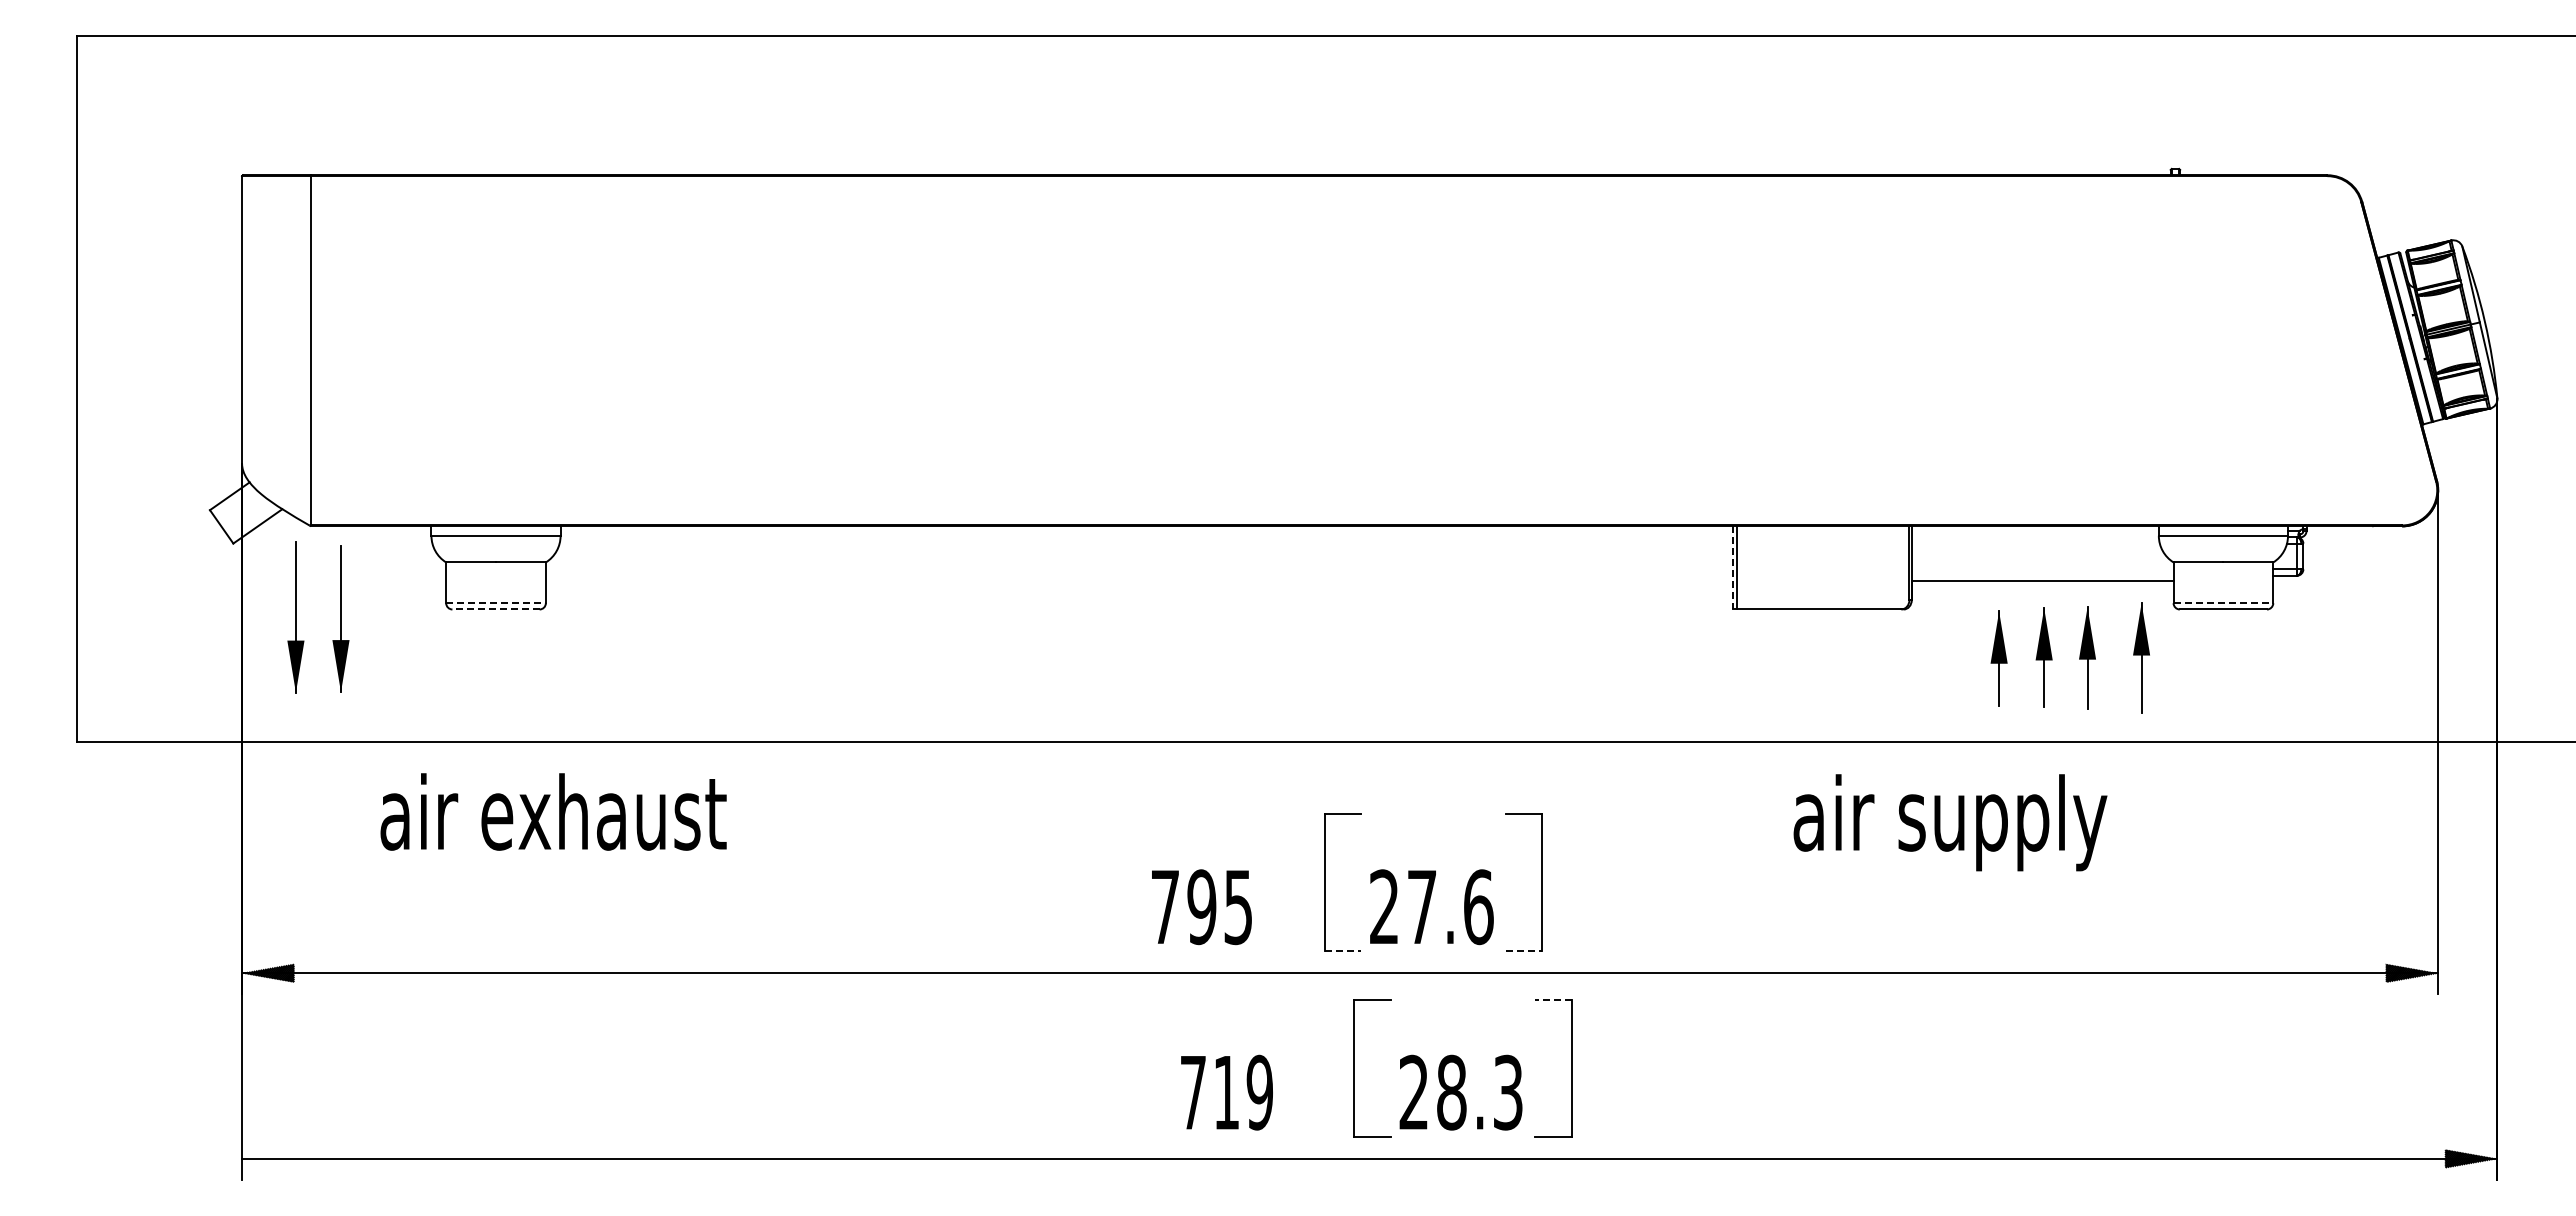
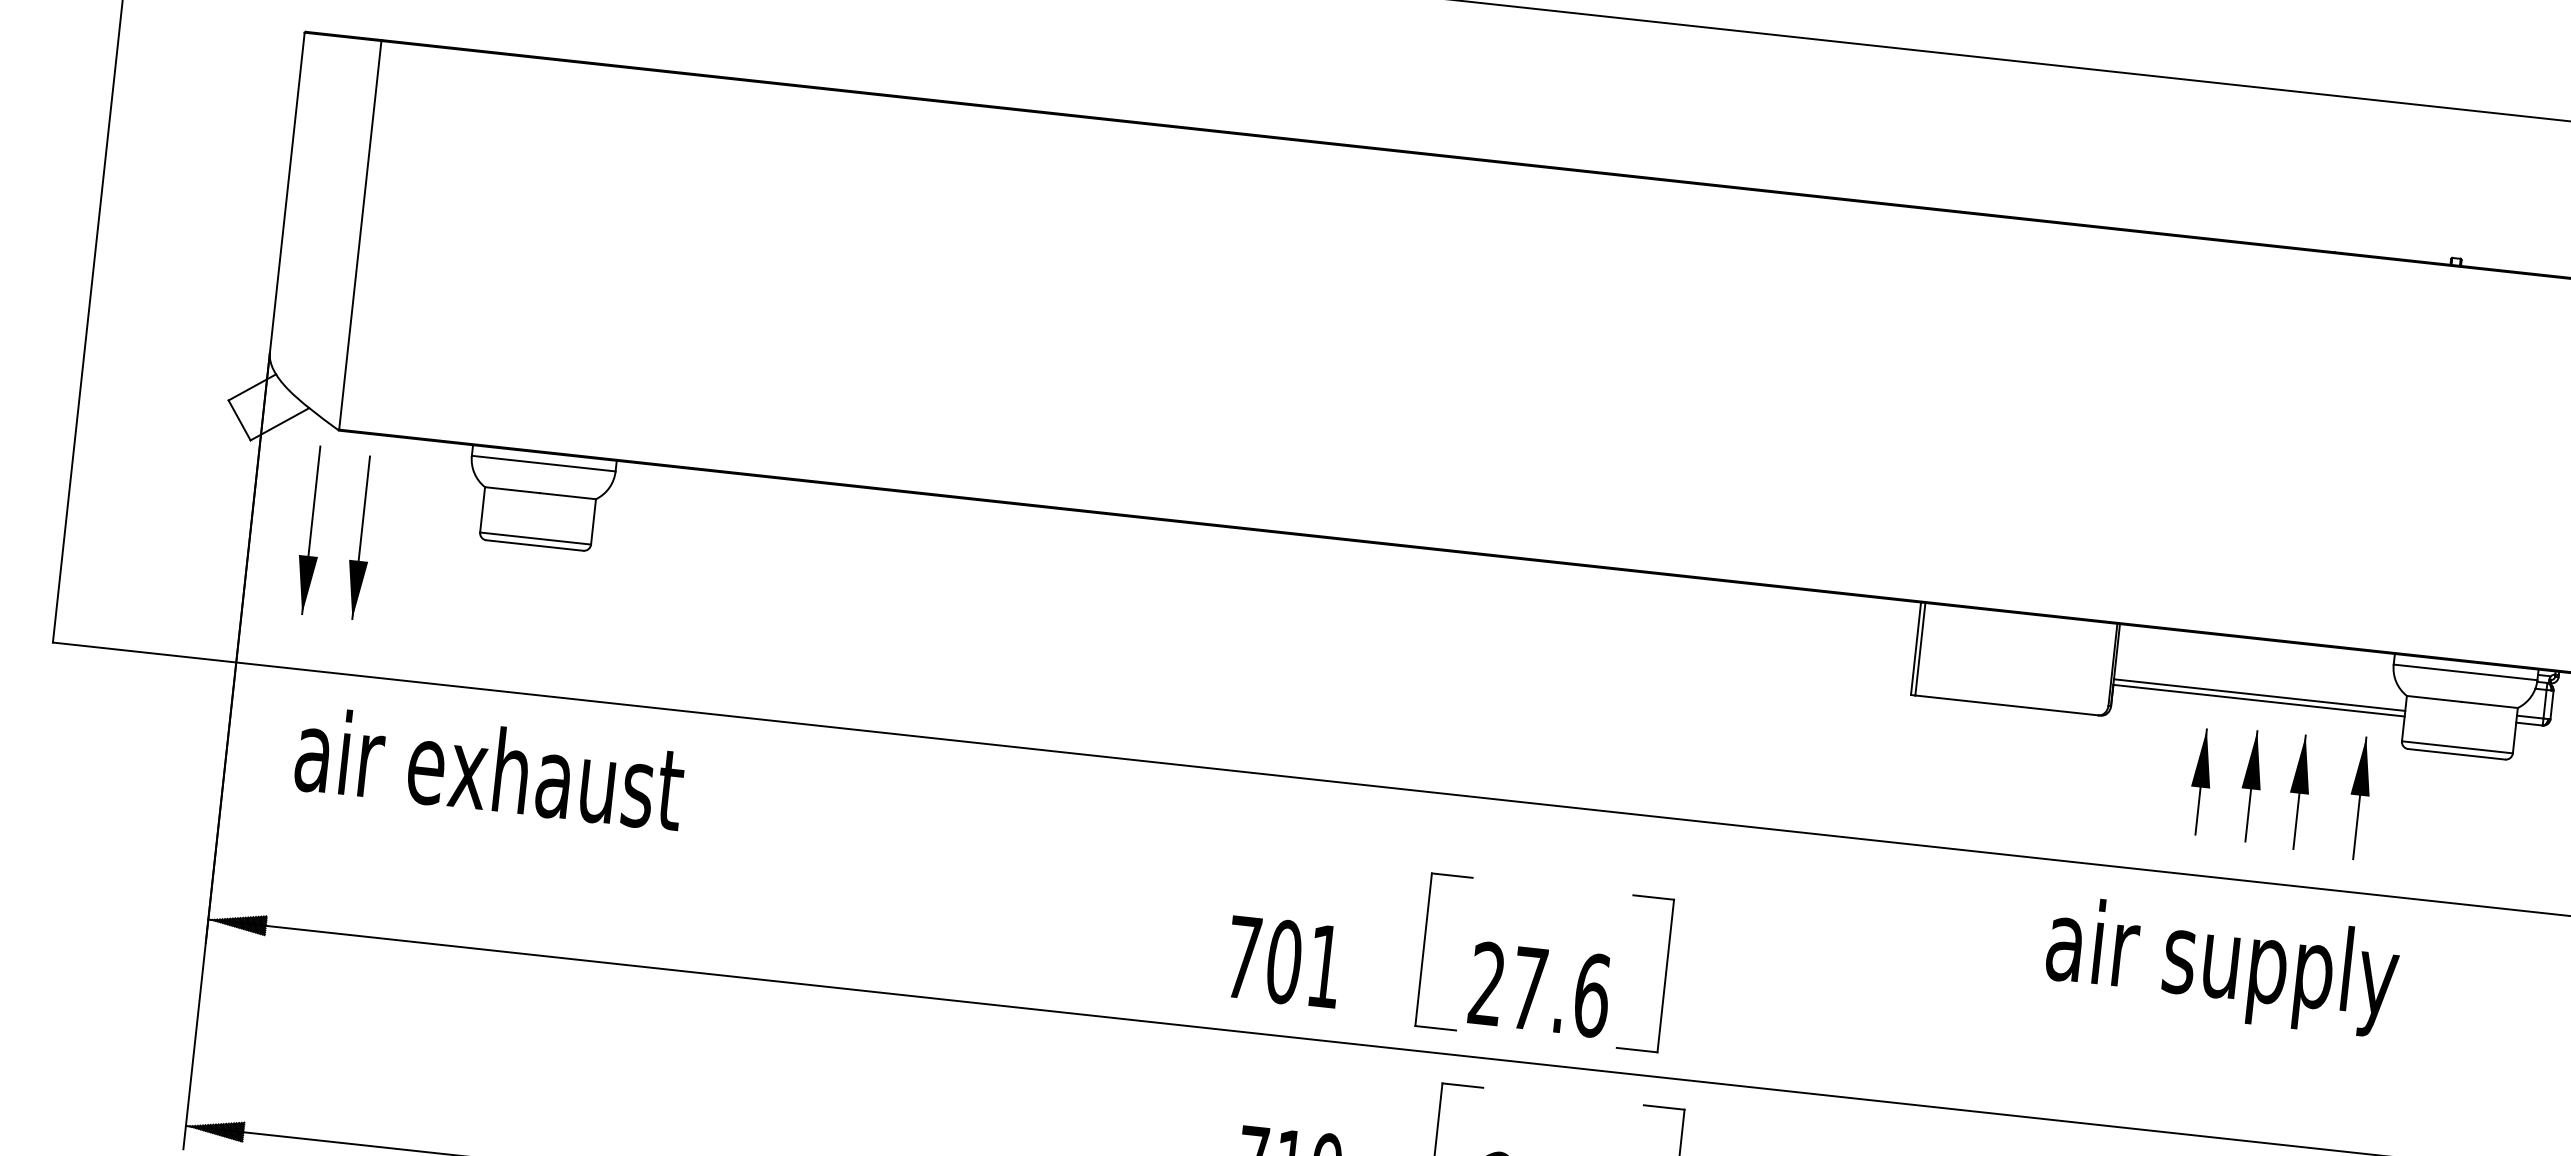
line: (1732, 567) -> (1915, 648), dashed -> solid
line: (2042, 575) -> (2259, 694), added
line: (496, 603) -> (536, 538), dashed -> solid
line: (2223, 603) -> (2457, 747), dashed -> solid
line: (496, 609) -> (535, 545), dashed -> solid
text: (553, 811) -> (489, 768), moved
text: (1950, 822) -> (2222, 966), moved
text: (1219, 907) -> (1303, 964), 795 -> 701
line: (1343, 951) -> (1436, 1028), dashed -> solid
line: (1524, 951) -> (1637, 1050), dashed -> solid
line: (1553, 999) -> (1664, 1107), dashed -> solid
hatch: (268, 1158) -> (215, 1128), added

